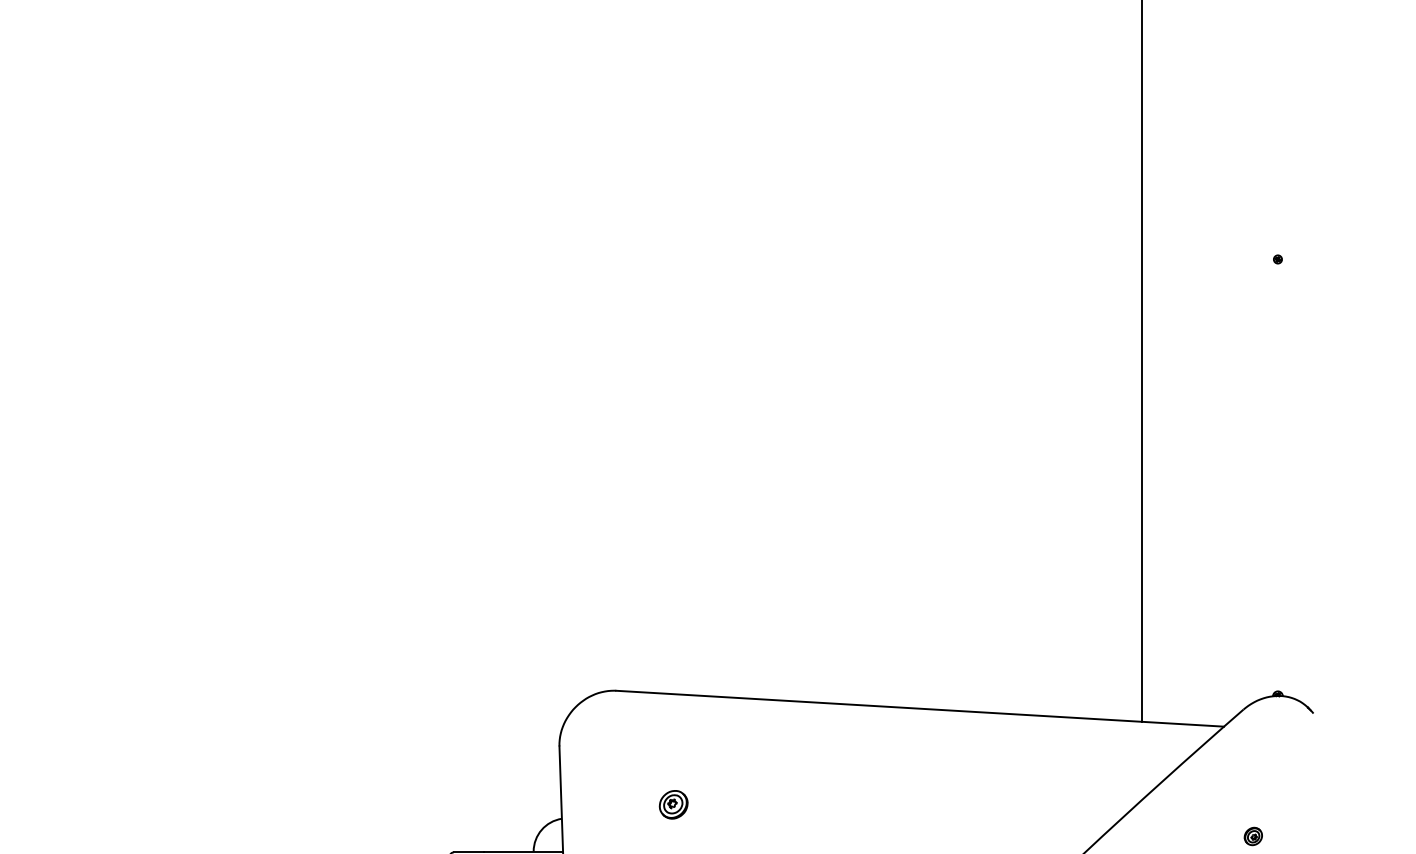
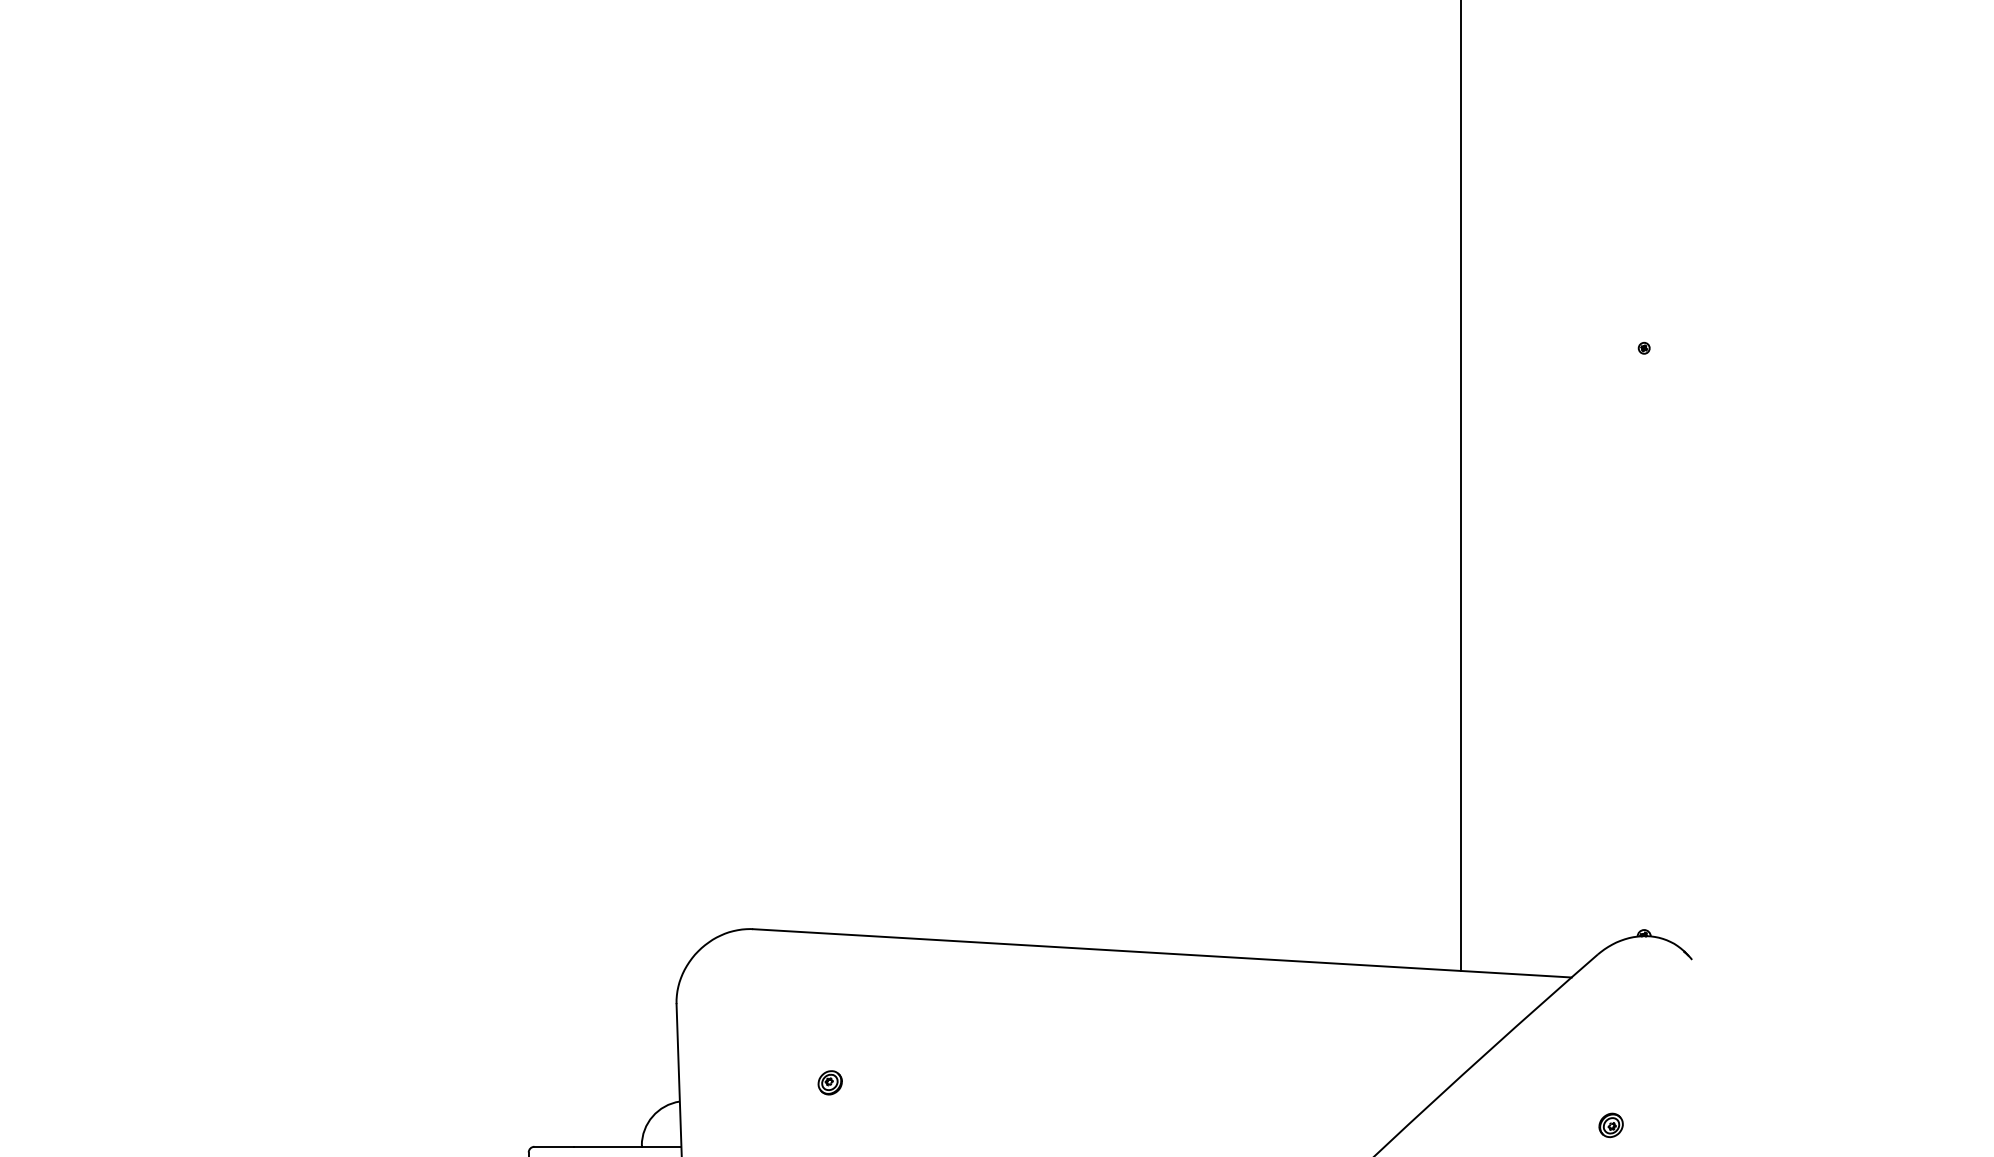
part: (673, 804) -> (829, 1082), size x0.62

